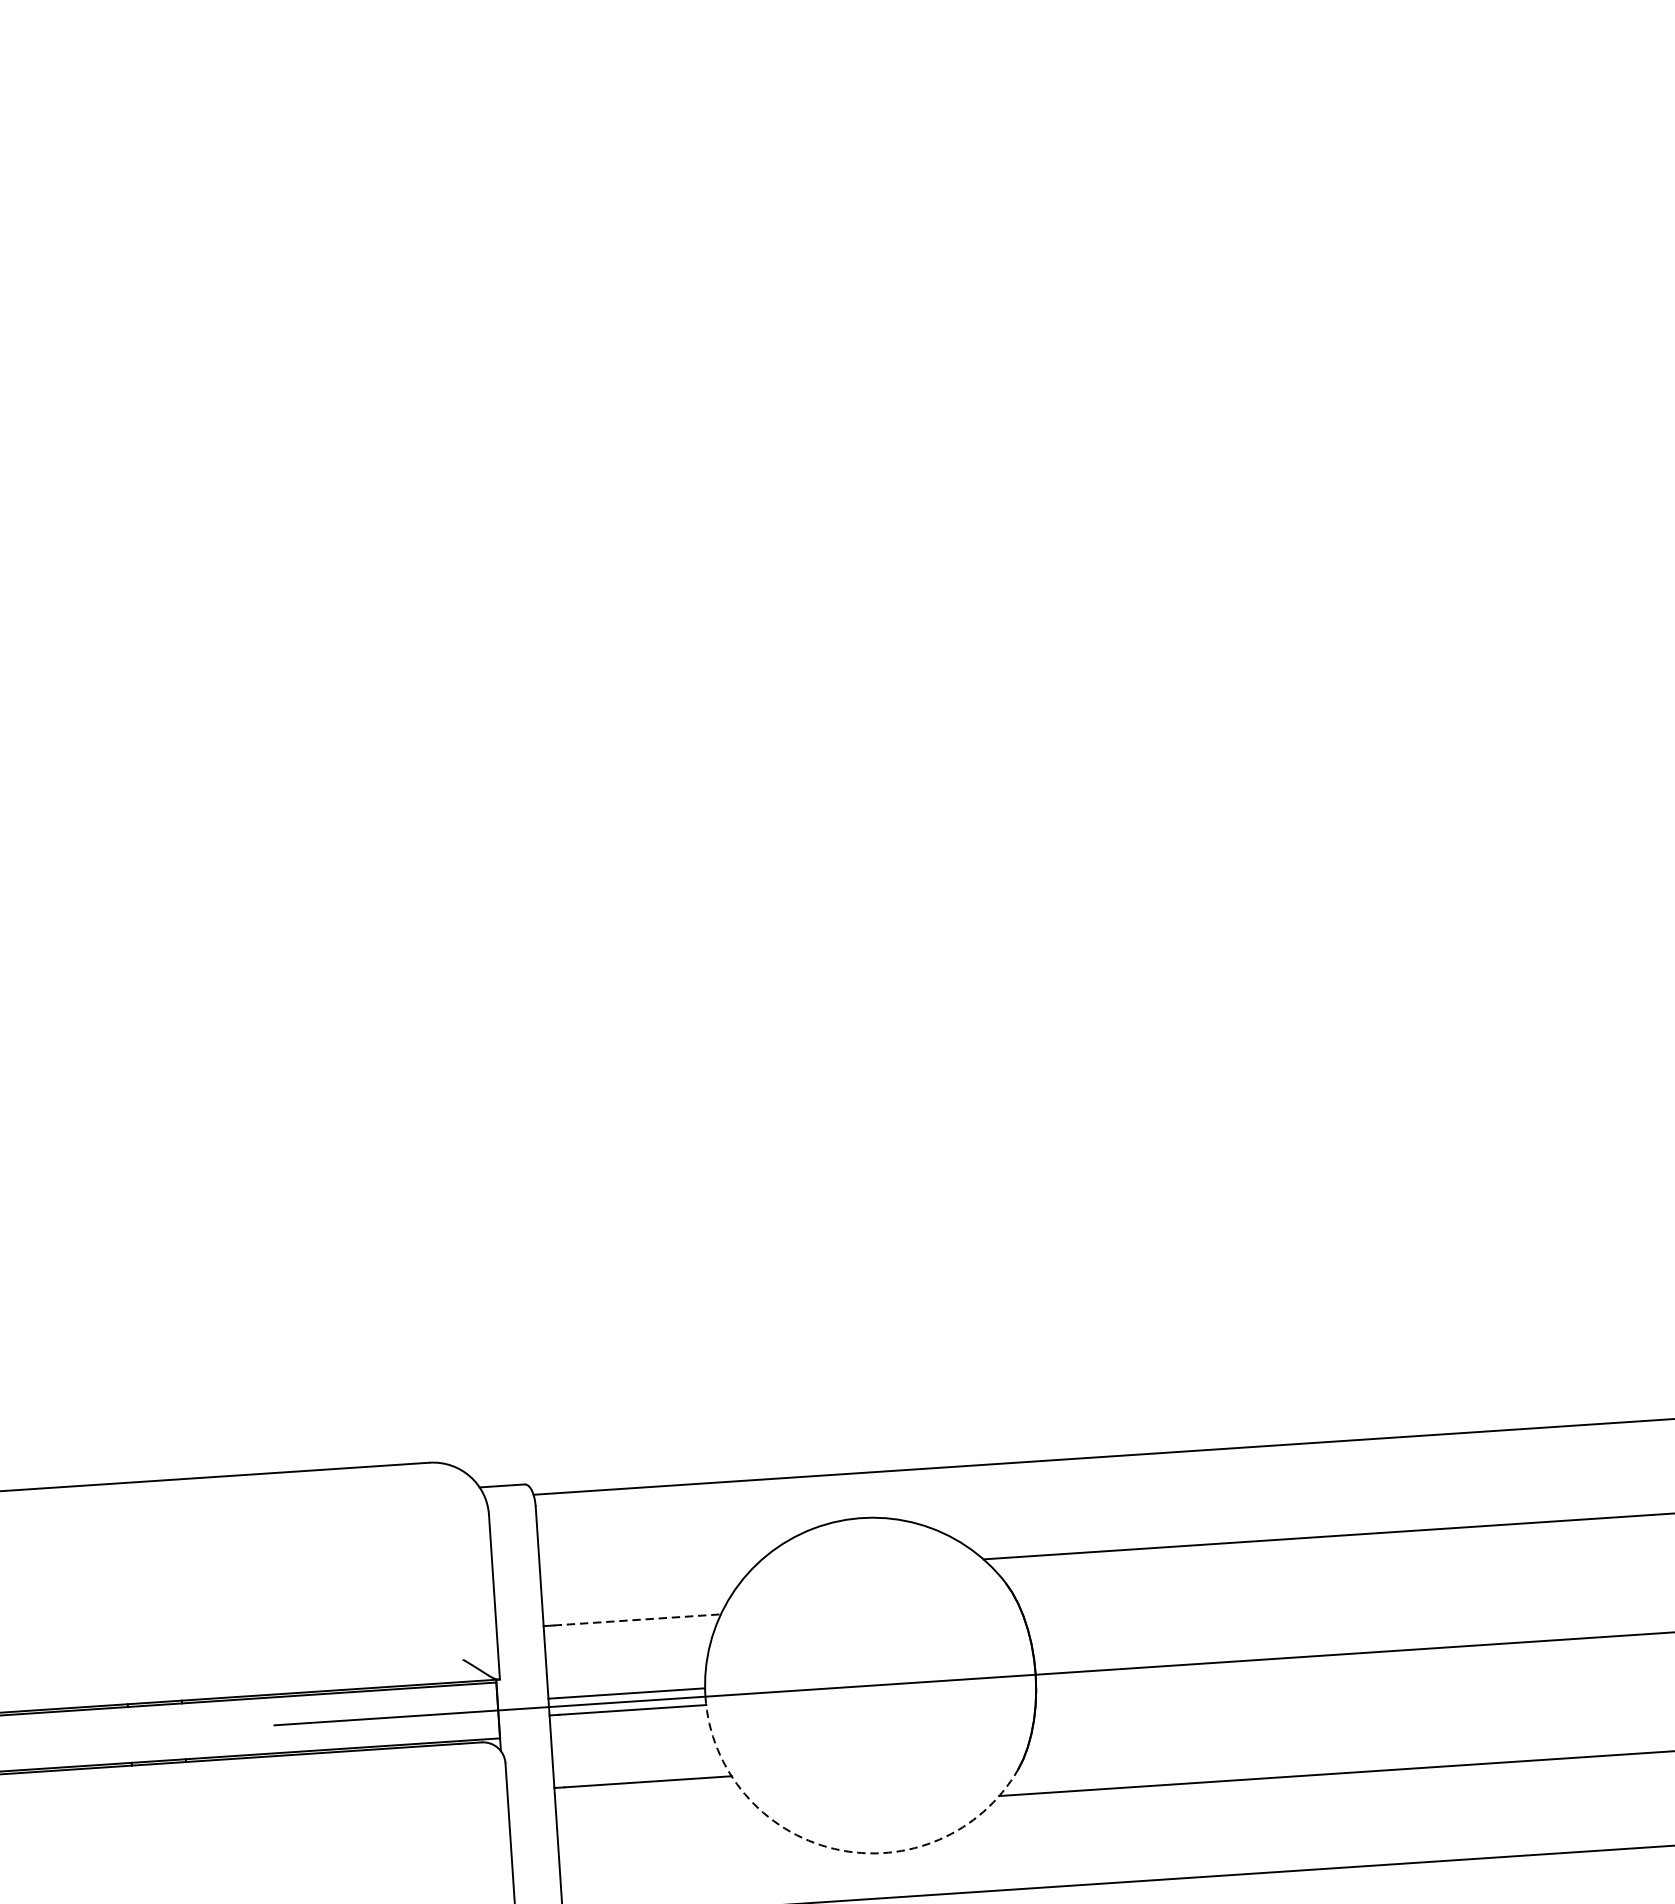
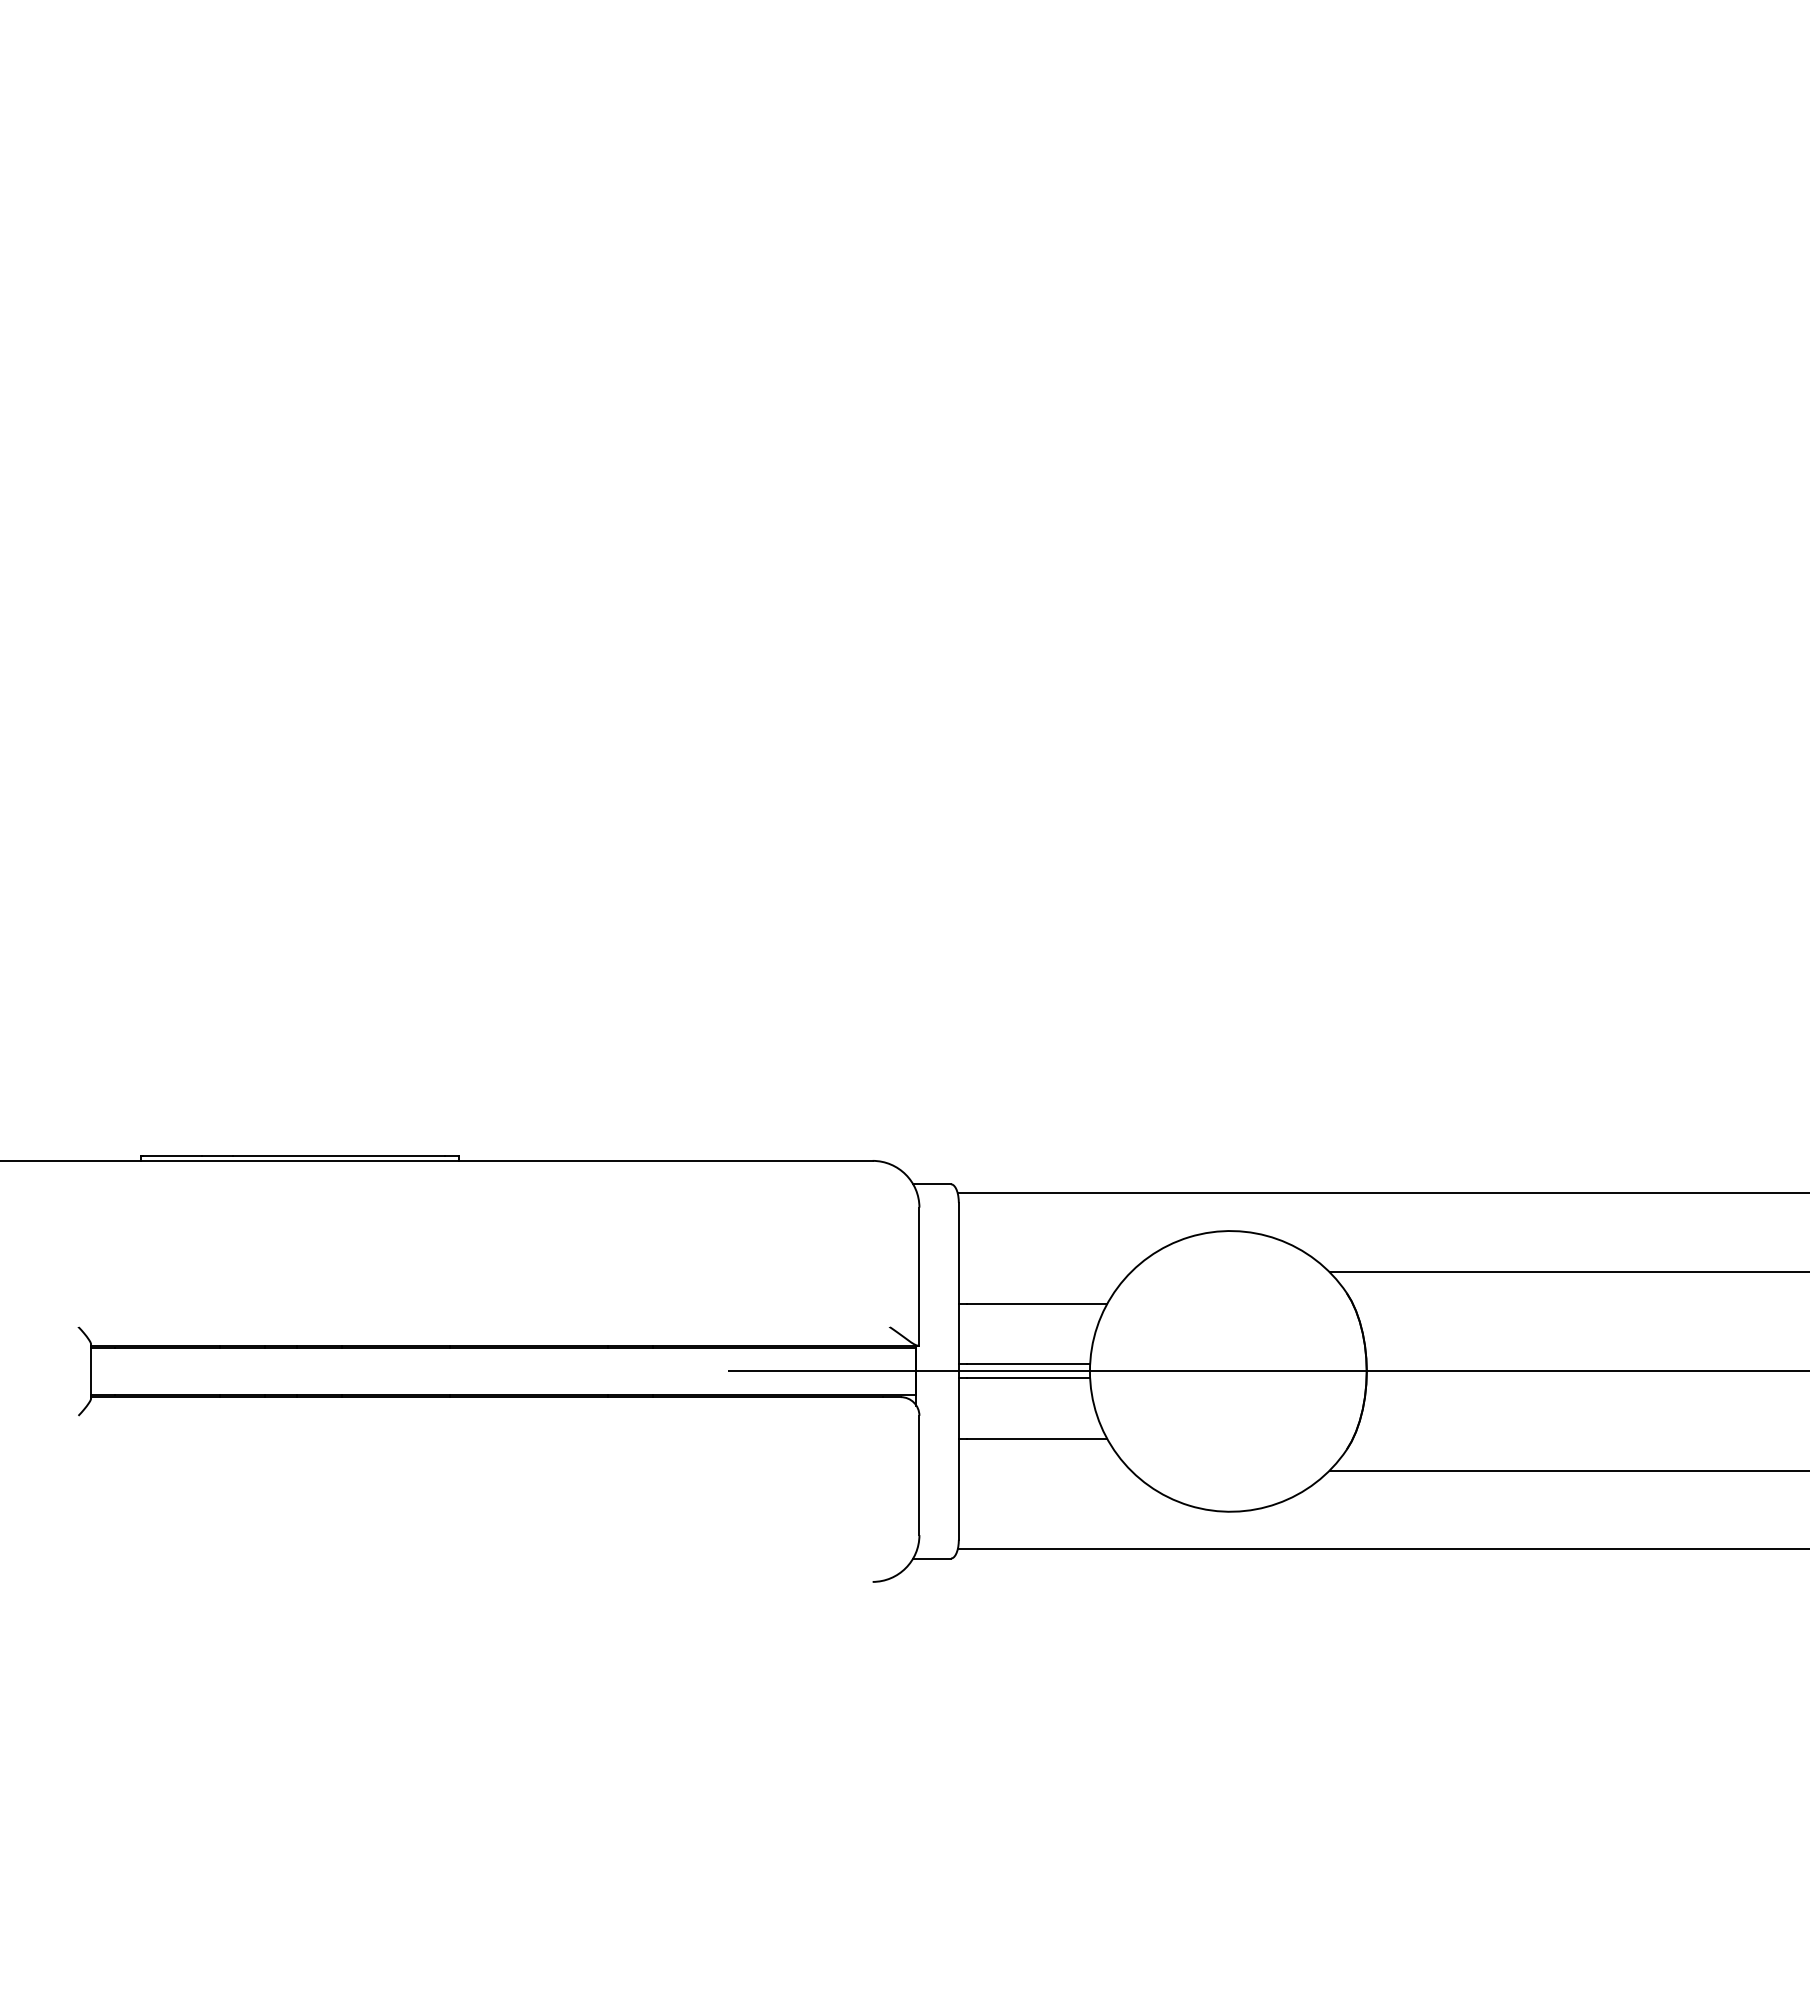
line: (637, 1619) -> (1037, 1303), dashed -> solid
arc: (834, 1848) -> (1189, 1505), dashed -> solid

